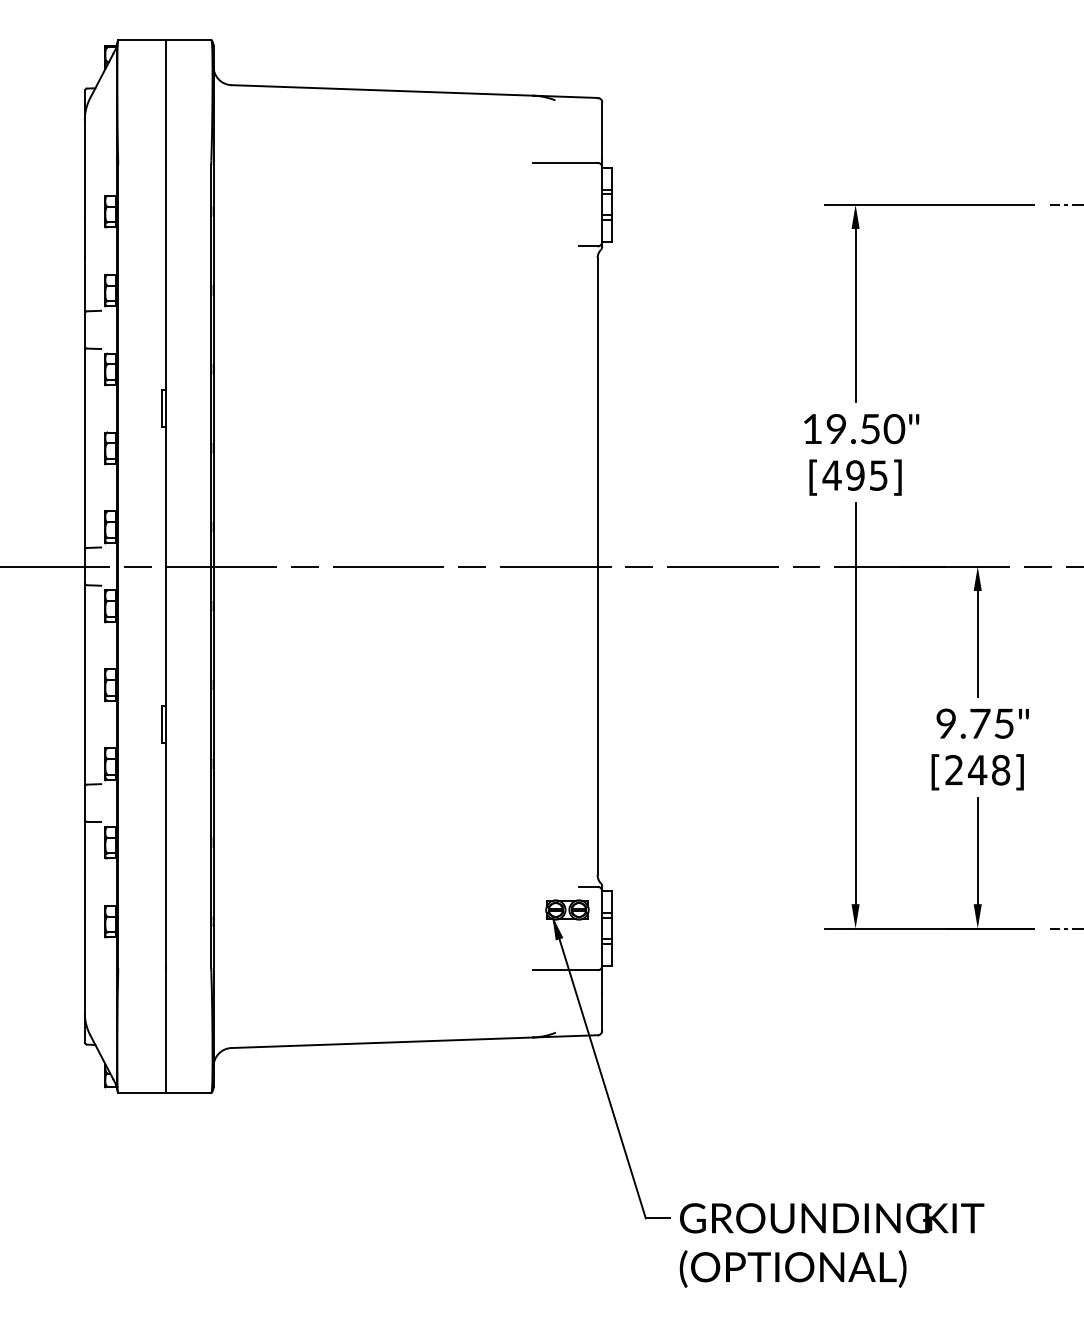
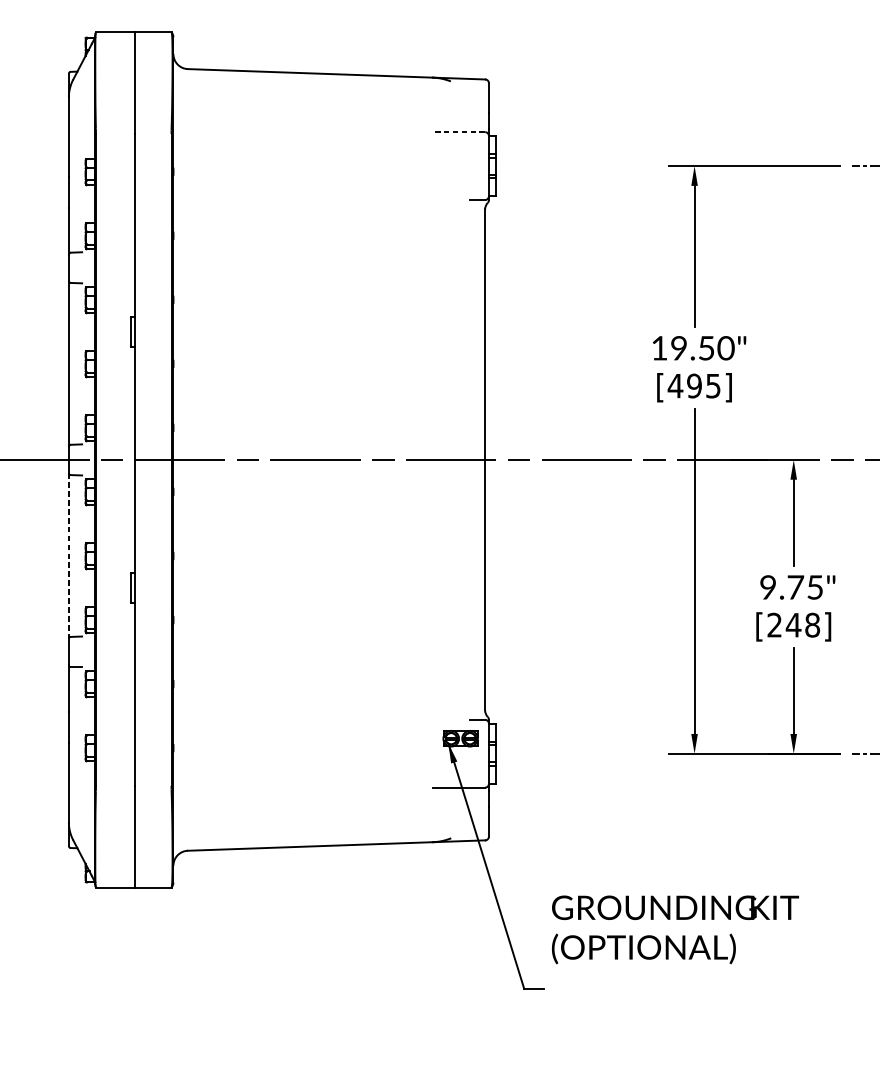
line: (564, 162) -> (458, 131), solid -> dashed
line: (84, 685) -> (68, 556), solid -> dashed
text: (831, 1245) -> (675, 929), moved

